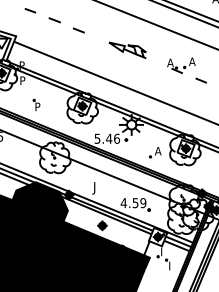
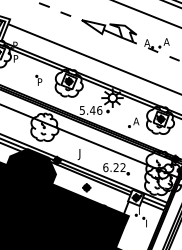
part: (127, 50) -> (109, 31), size x1.67
part: (36, 104) -> (38, 79), moved
text: (133, 203) -> (114, 167), 4.59 -> 6.22

